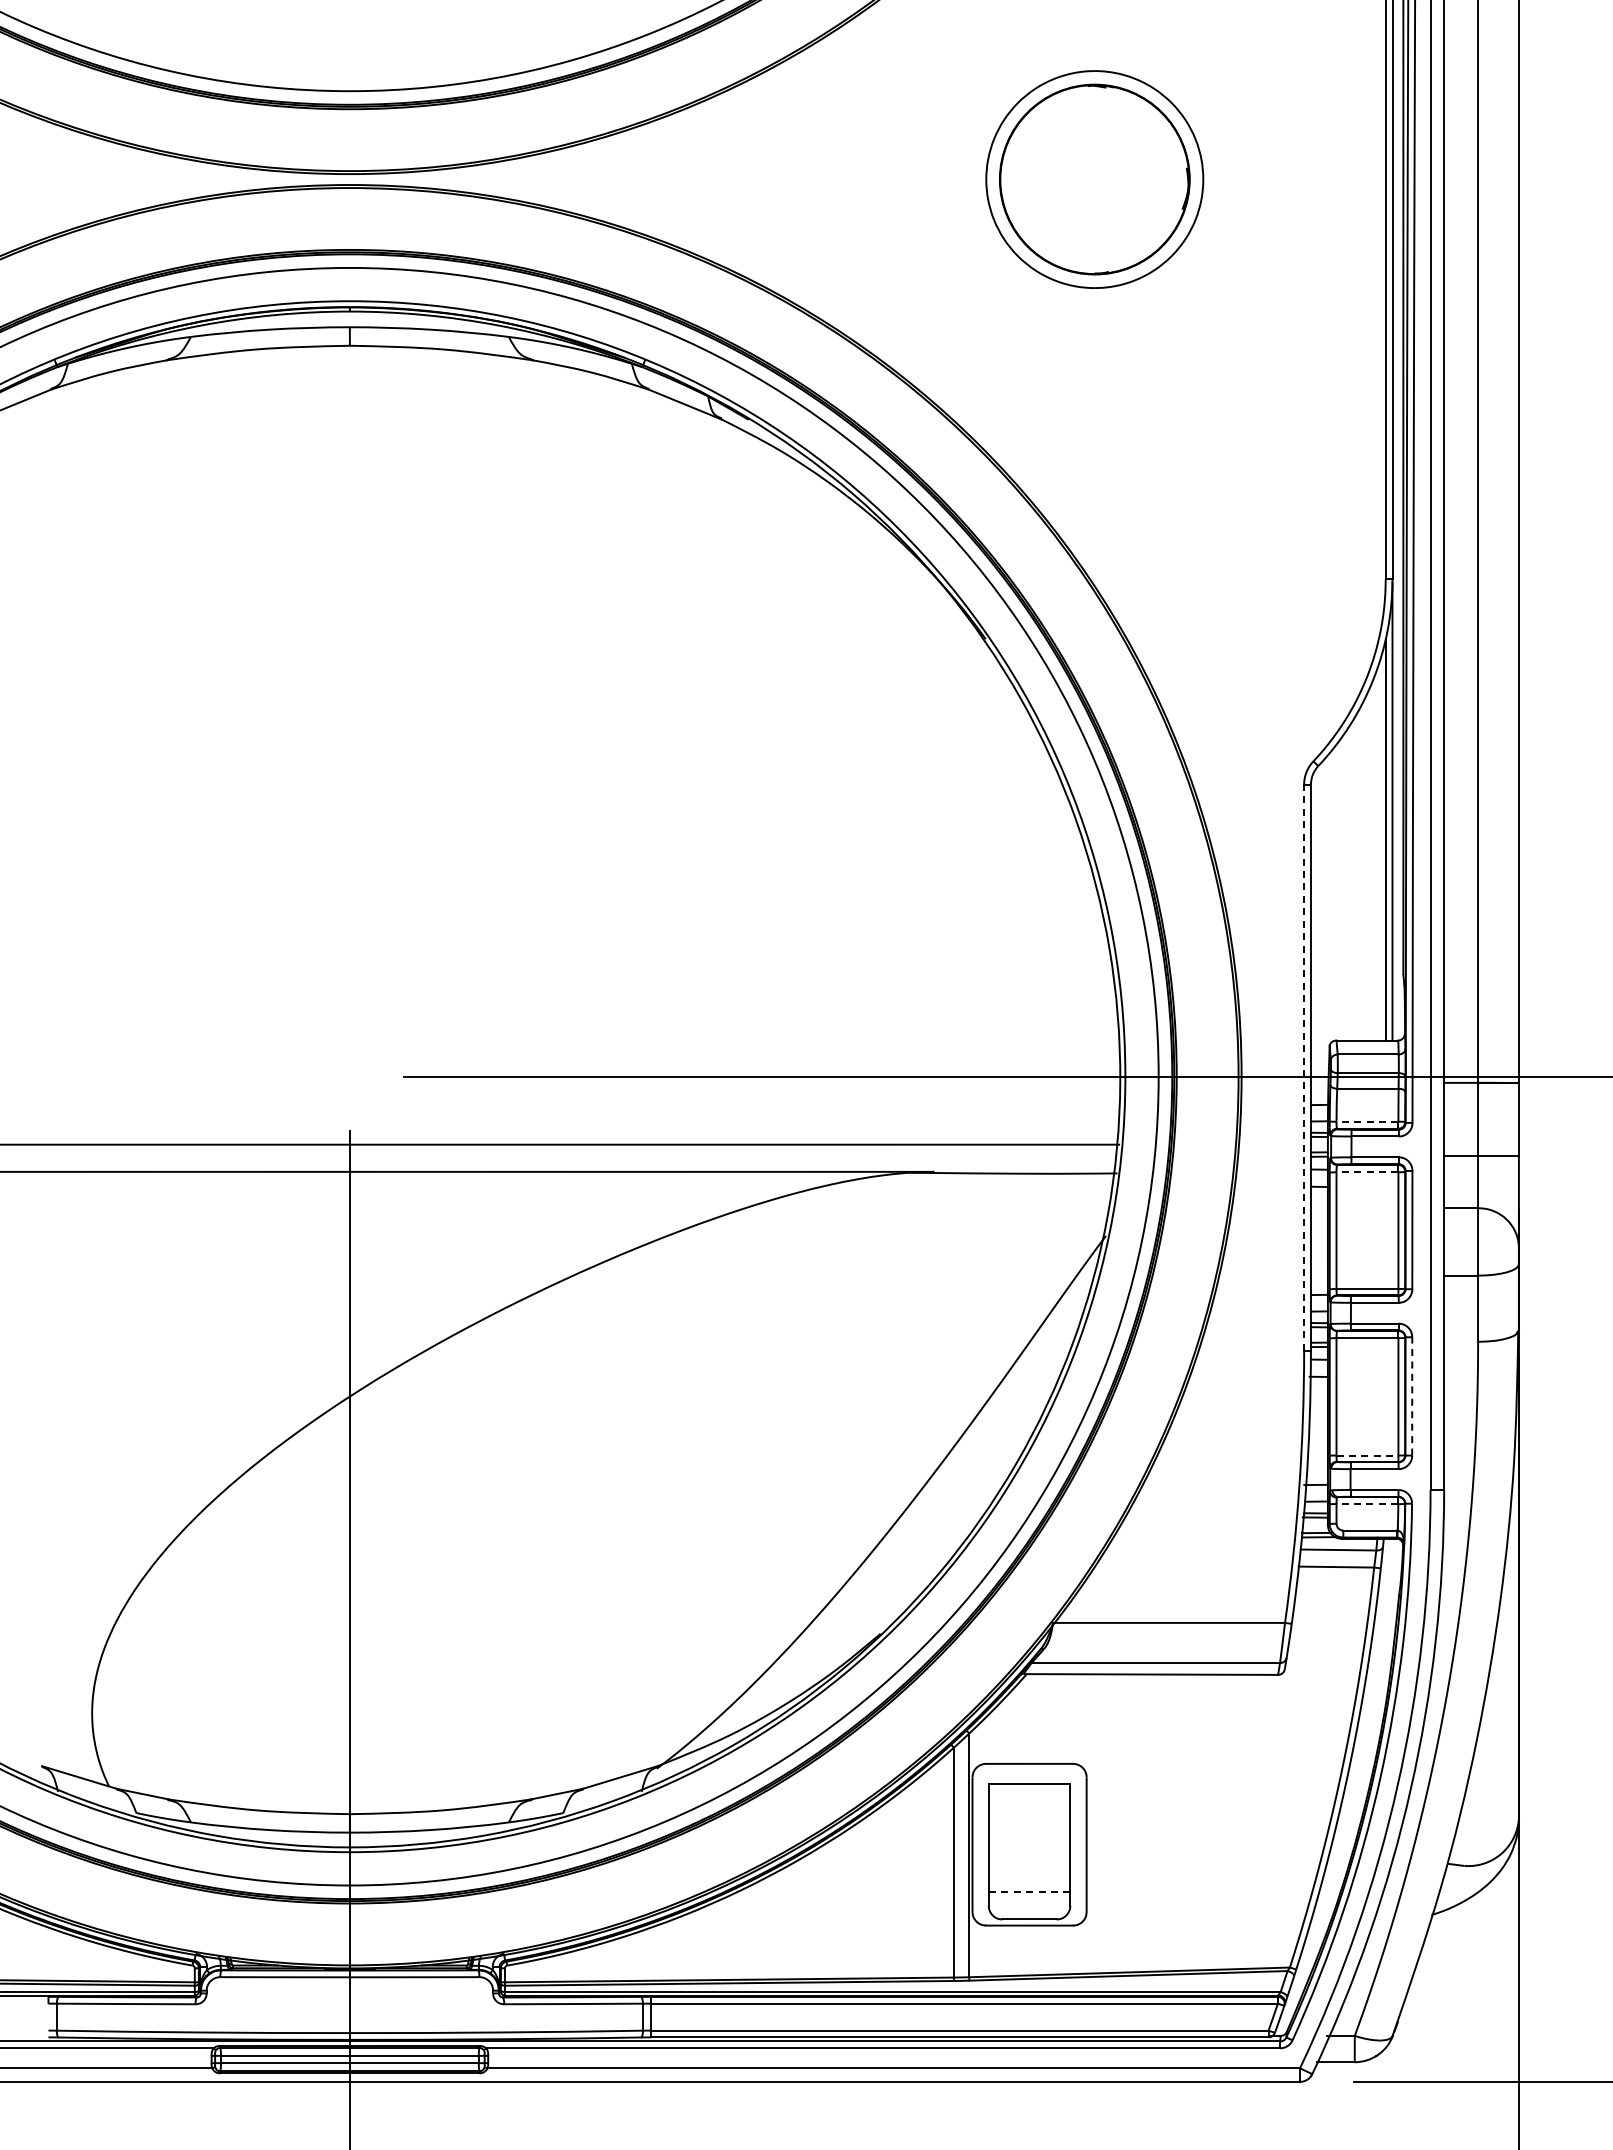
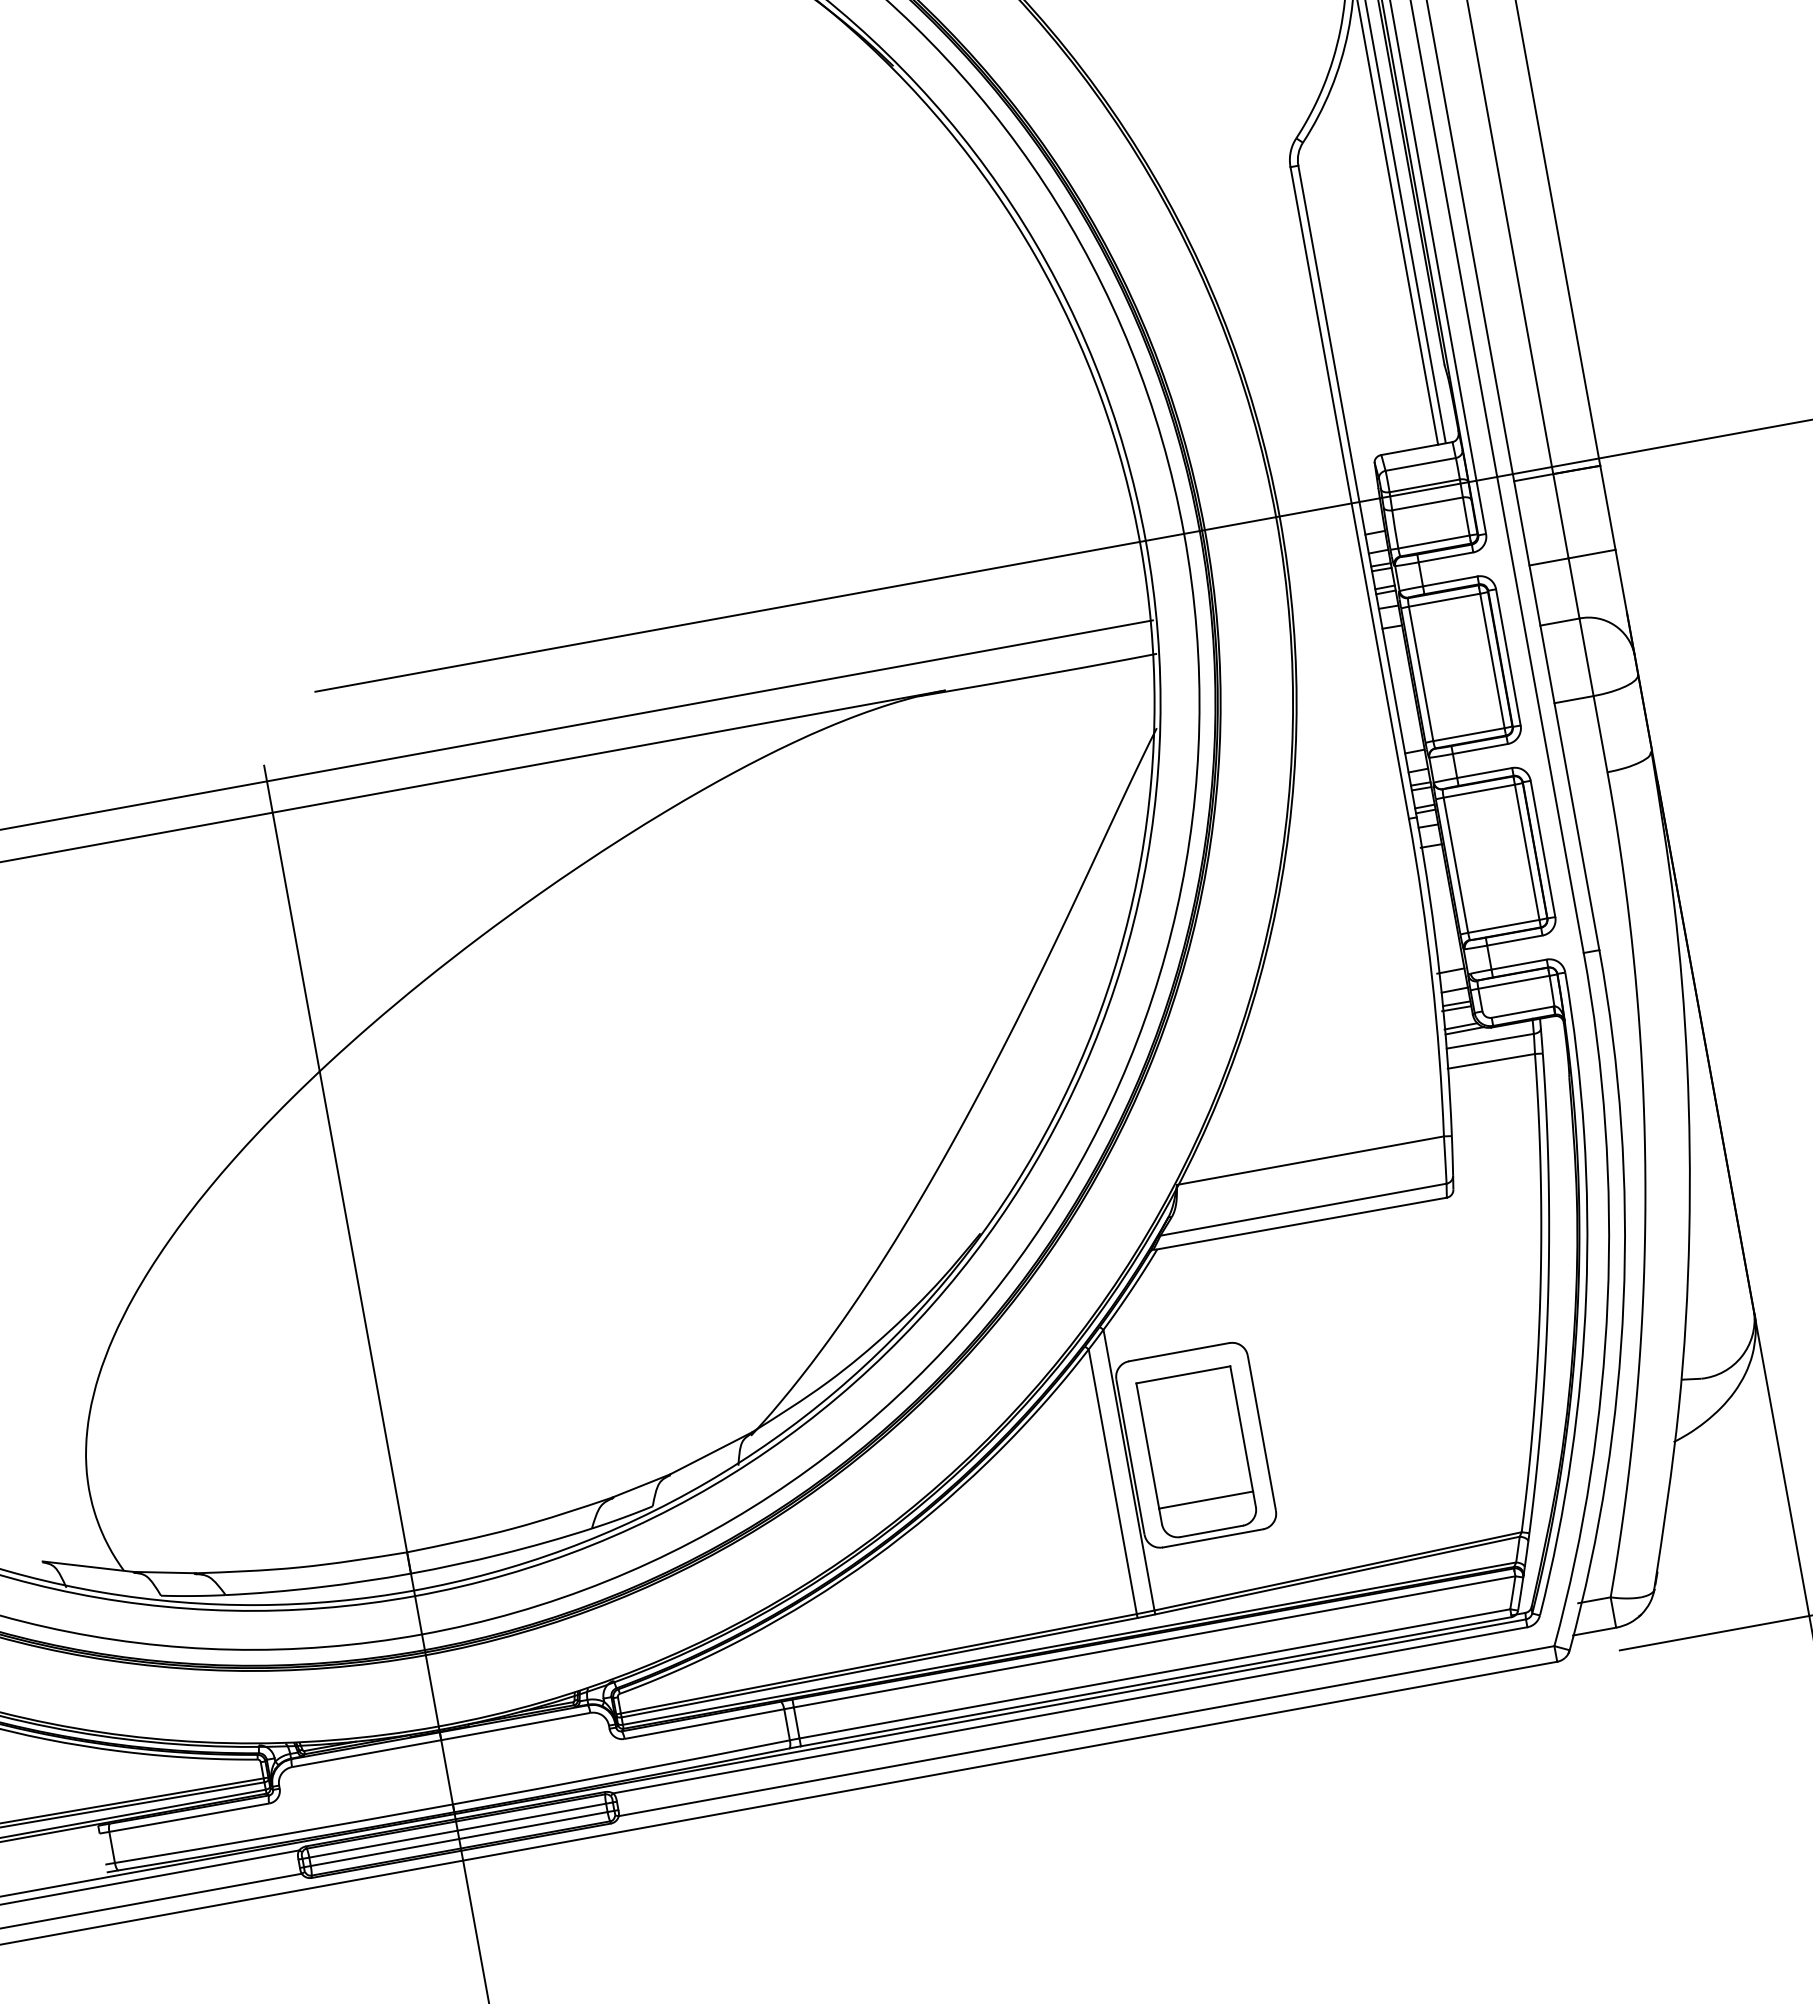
line: (1304, 1067) -> (1350, 492), dashed -> solid
line: (1367, 1121) -> (1433, 541), dashed -> solid
line: (1367, 1172) -> (1444, 600), dashed -> solid
line: (1412, 1395) -> (1543, 847), dashed -> solid
line: (1367, 1455) -> (1503, 926), dashed -> solid
line: (1367, 1504) -> (1514, 982), dashed -> solid
line: (1029, 1892) -> (1206, 1500), dashed -> solid

